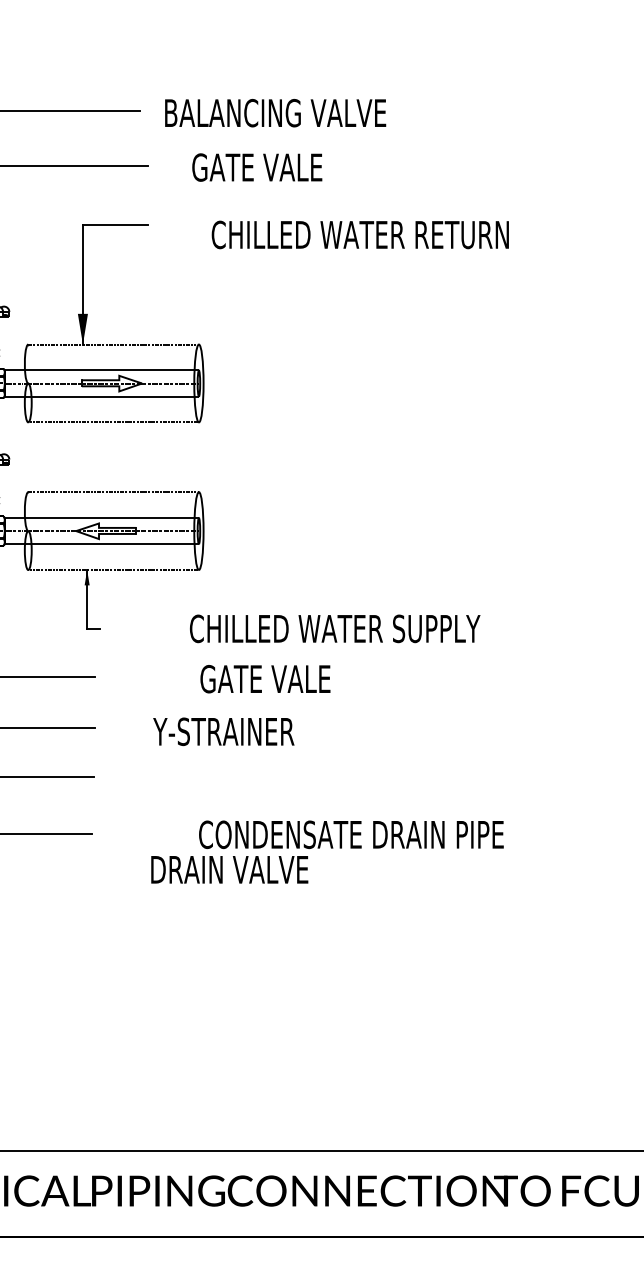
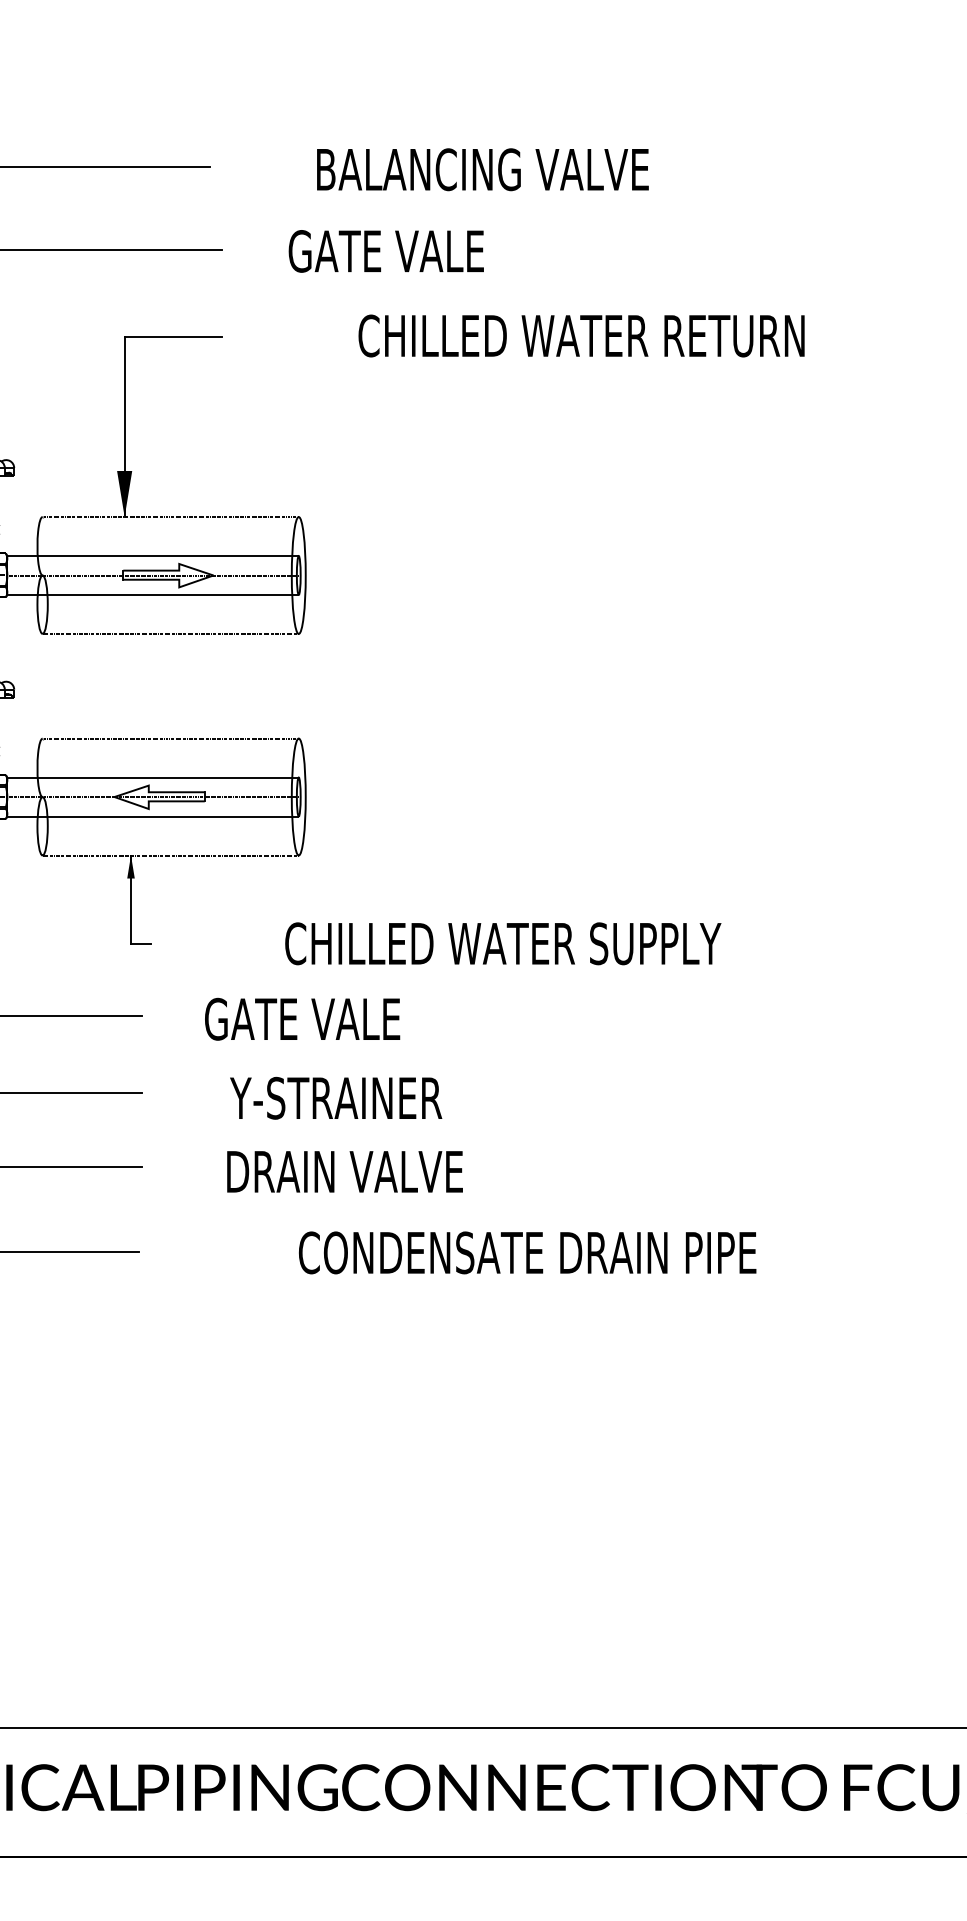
text: (275, 113) -> (482, 170), moved
text: (359, 234) -> (580, 335), moved
text: (265, 679) -> (302, 1019), moved
text: (229, 869) -> (344, 1171), moved

